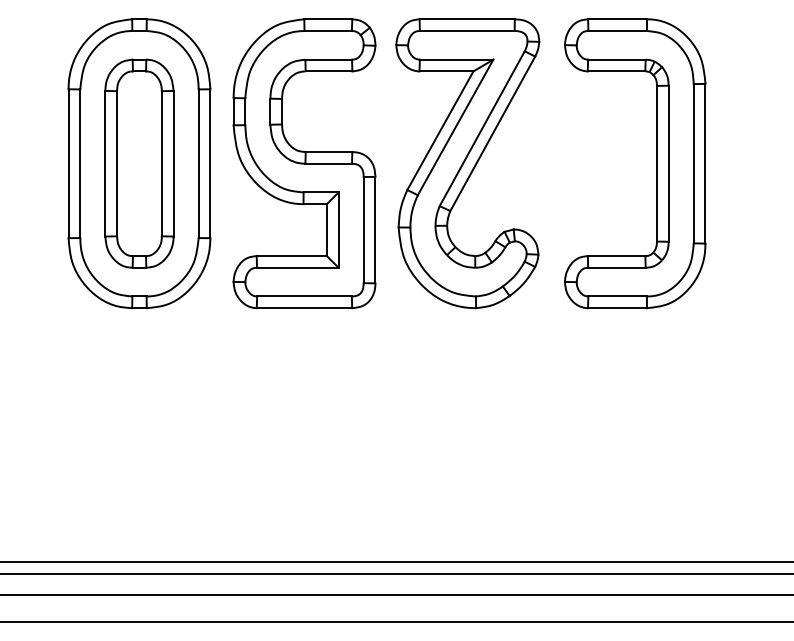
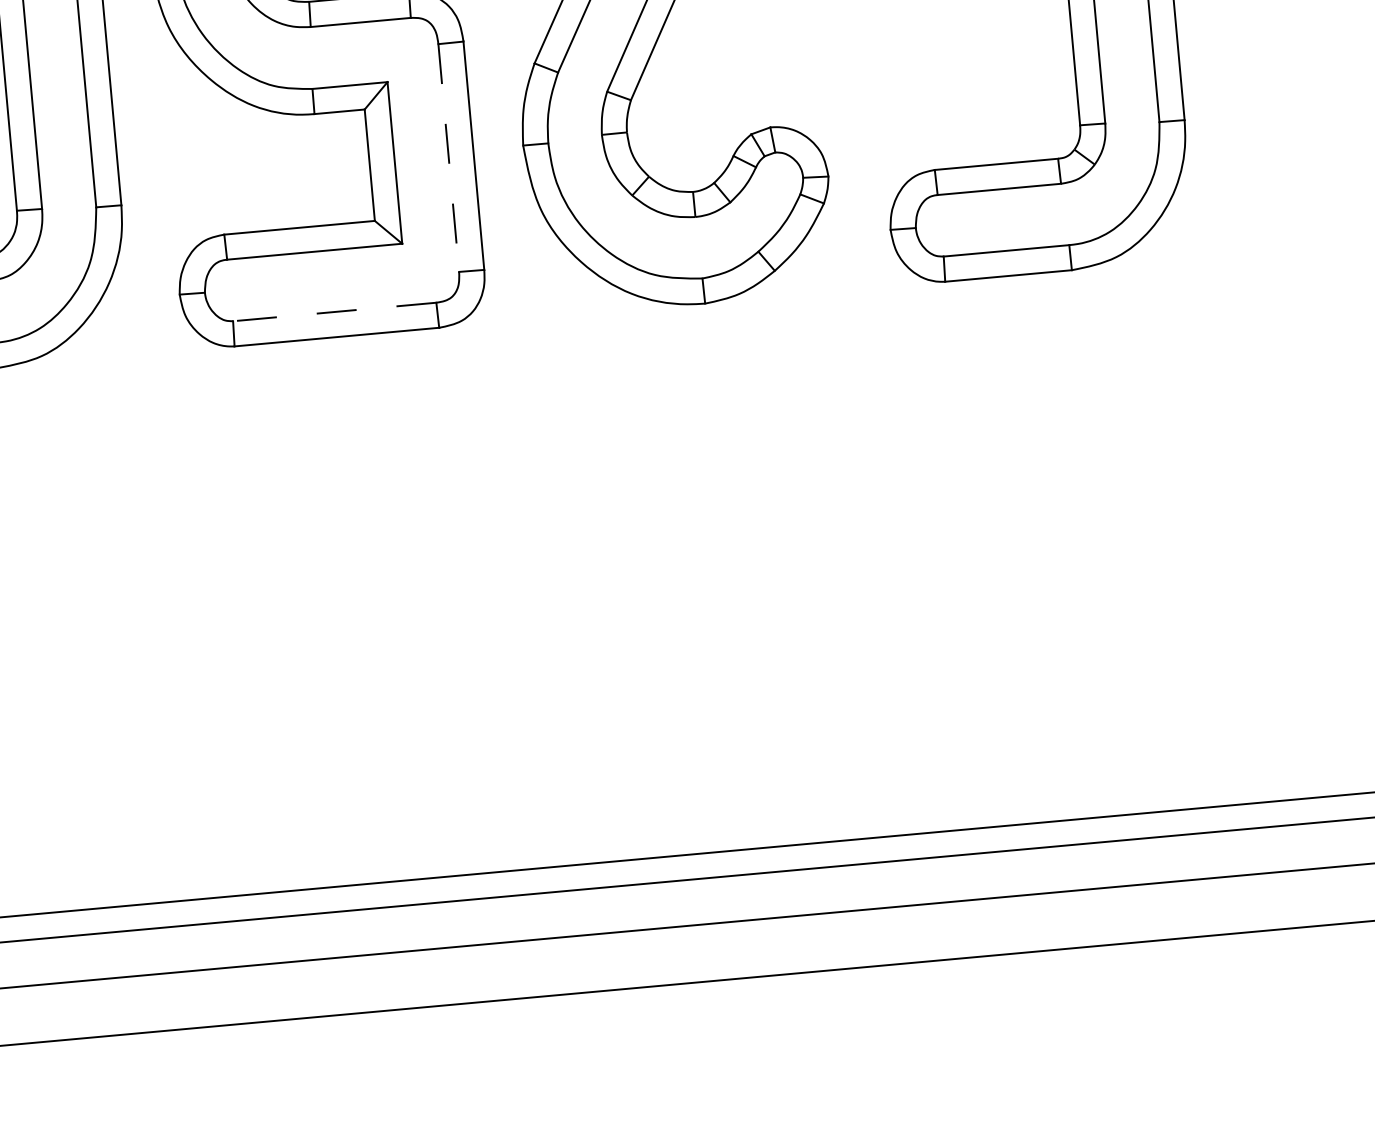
line: (363, 230) -> (448, 158), solid -> dashed
line: (304, 296) -> (334, 312), solid -> dashed

